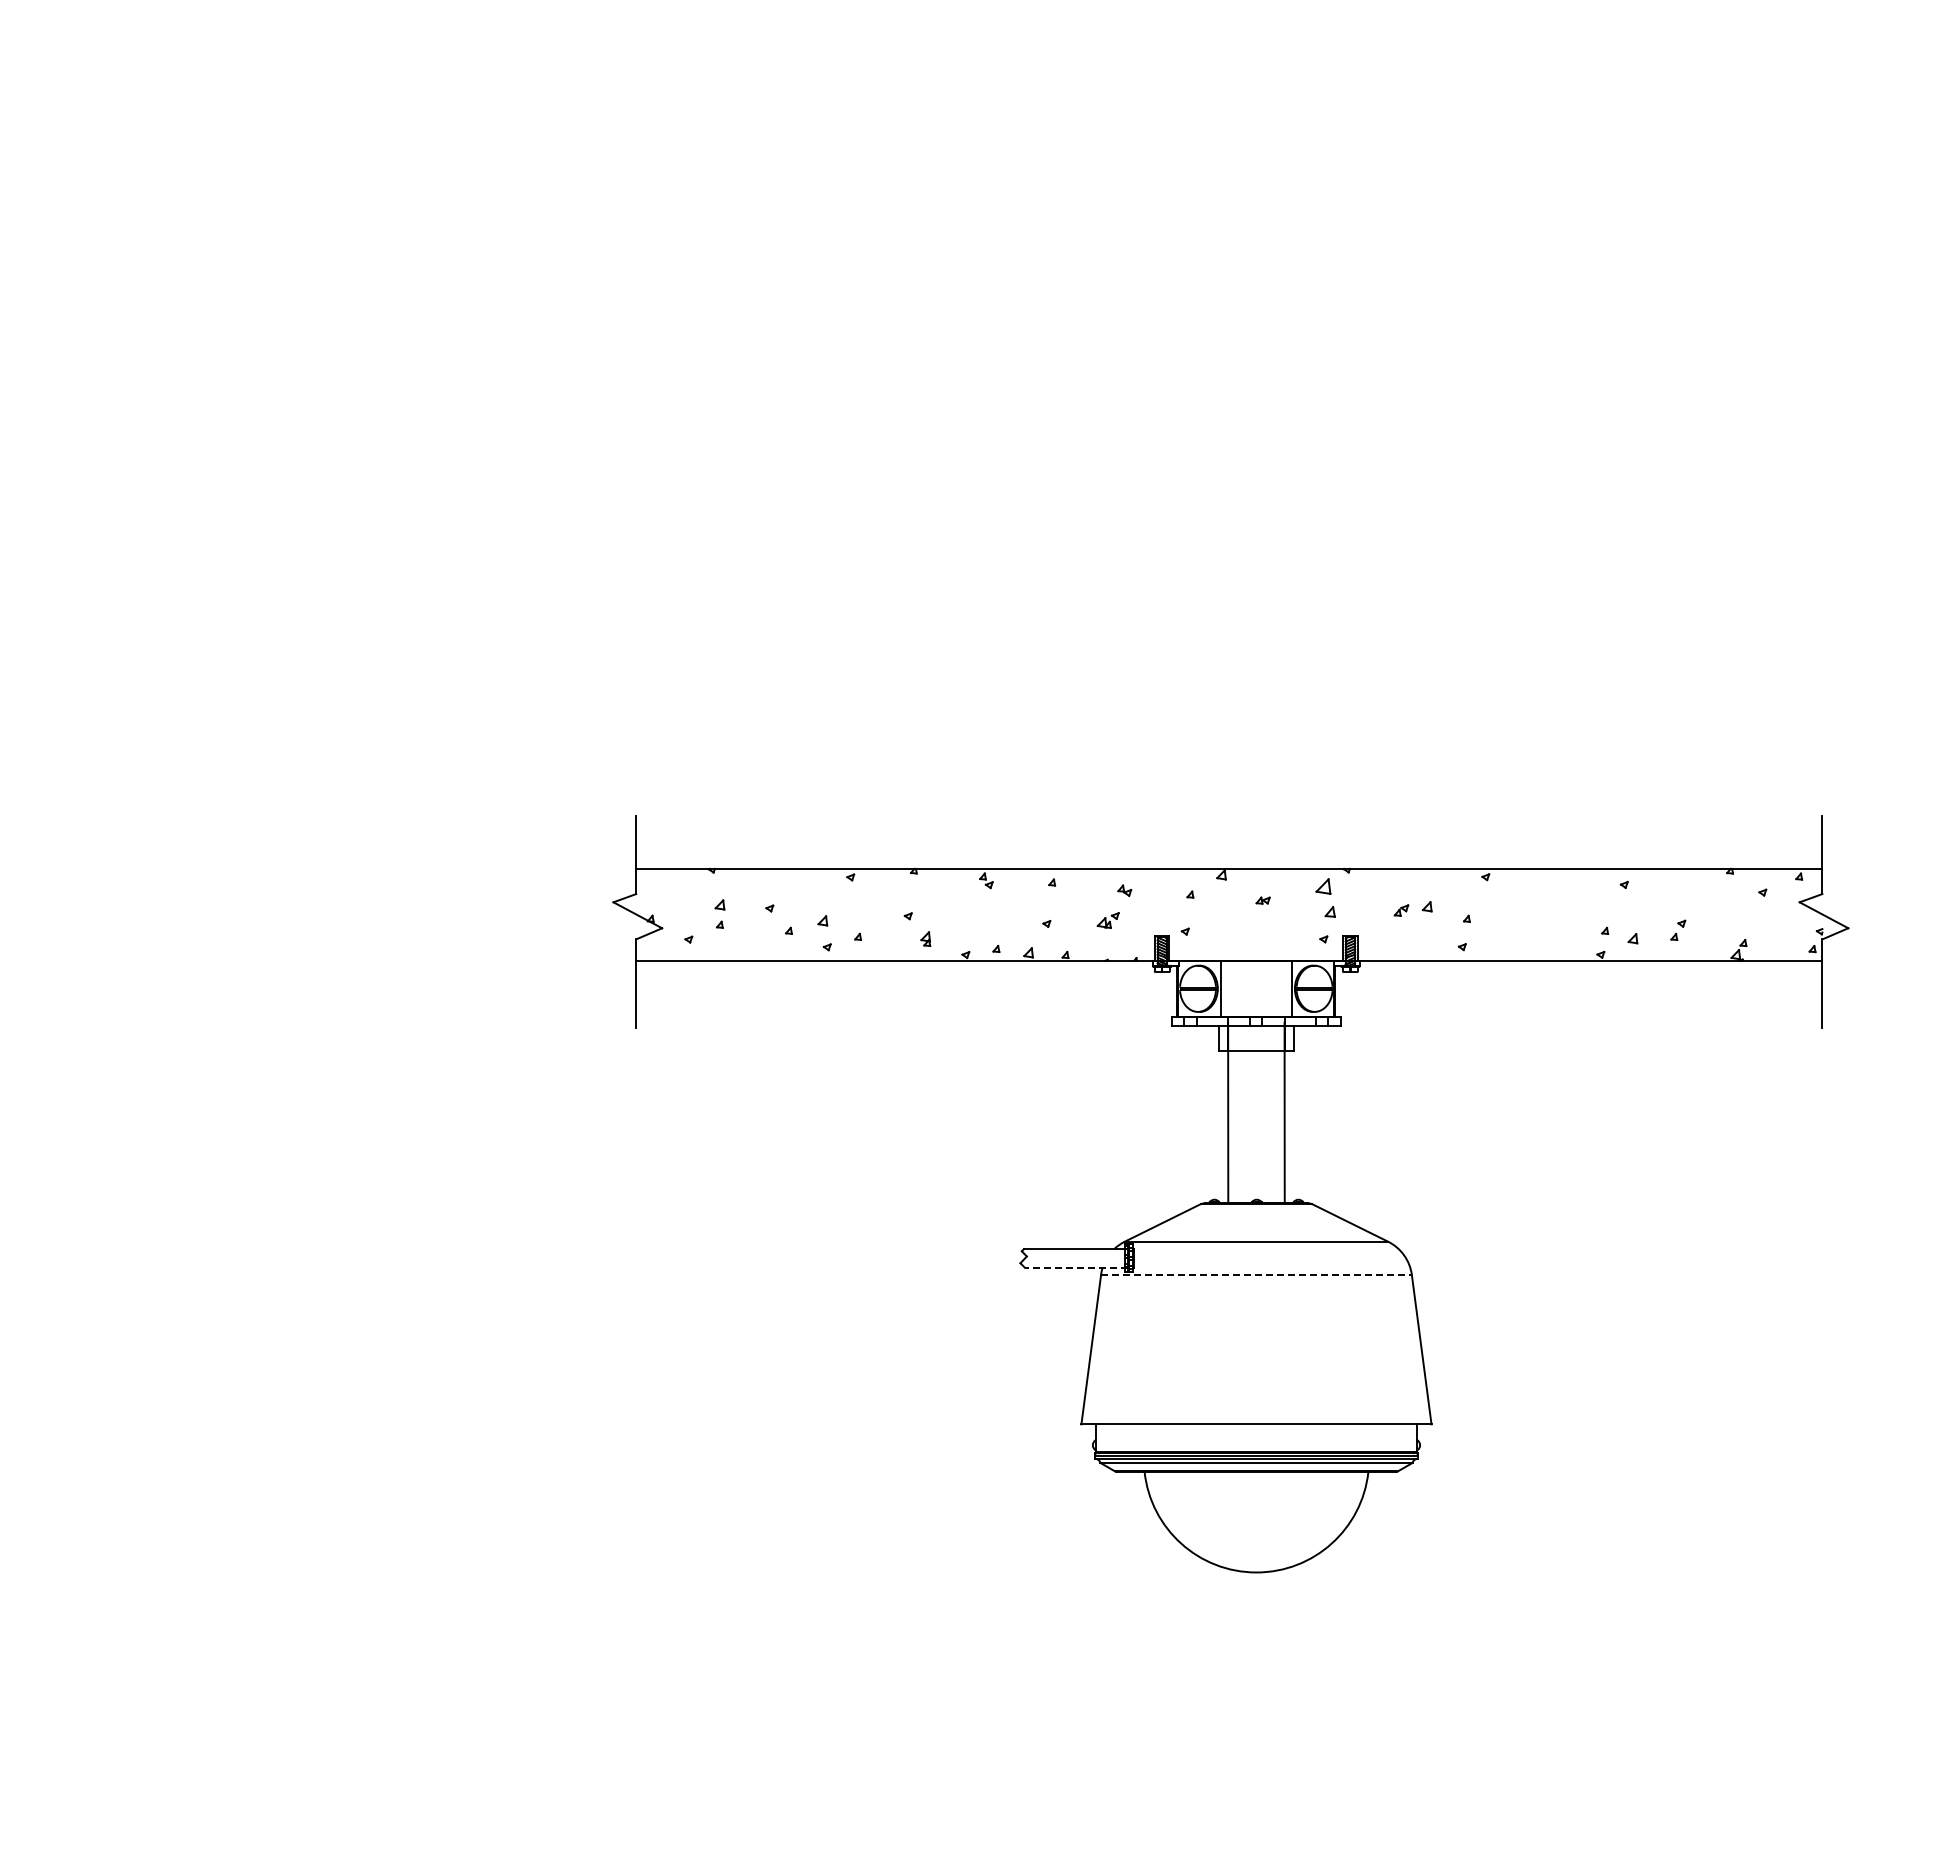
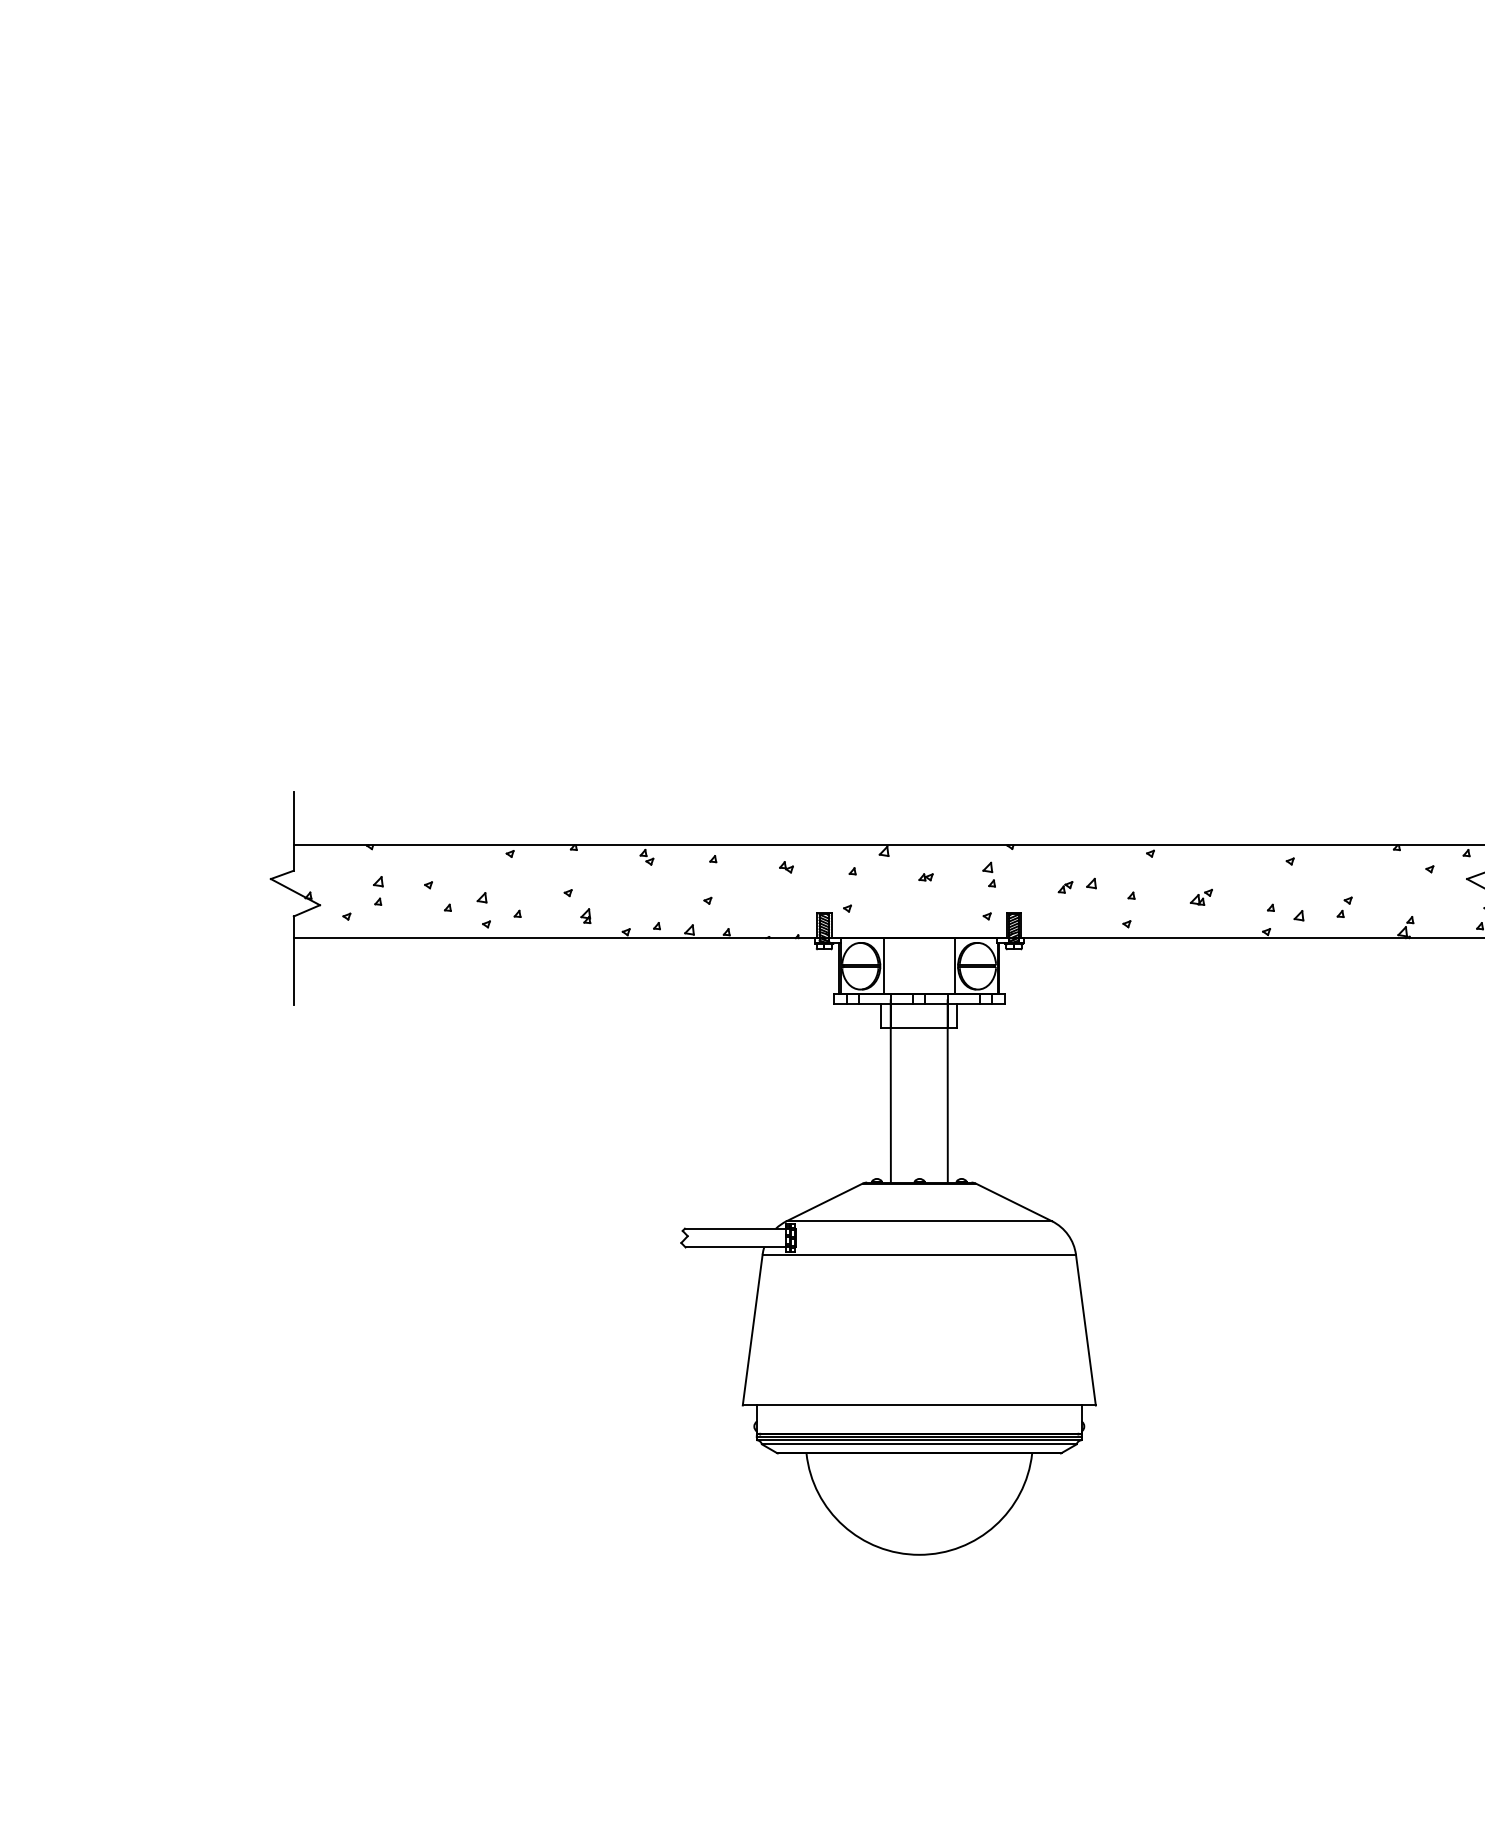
part: (1325, 897) -> (988, 874), size x0.62
part: (1107, 920) -> (1200, 897), moved
line: (1076, 1267) -> (737, 1247), dashed -> solid
line: (1256, 1274) -> (919, 1254), dashed -> solid

